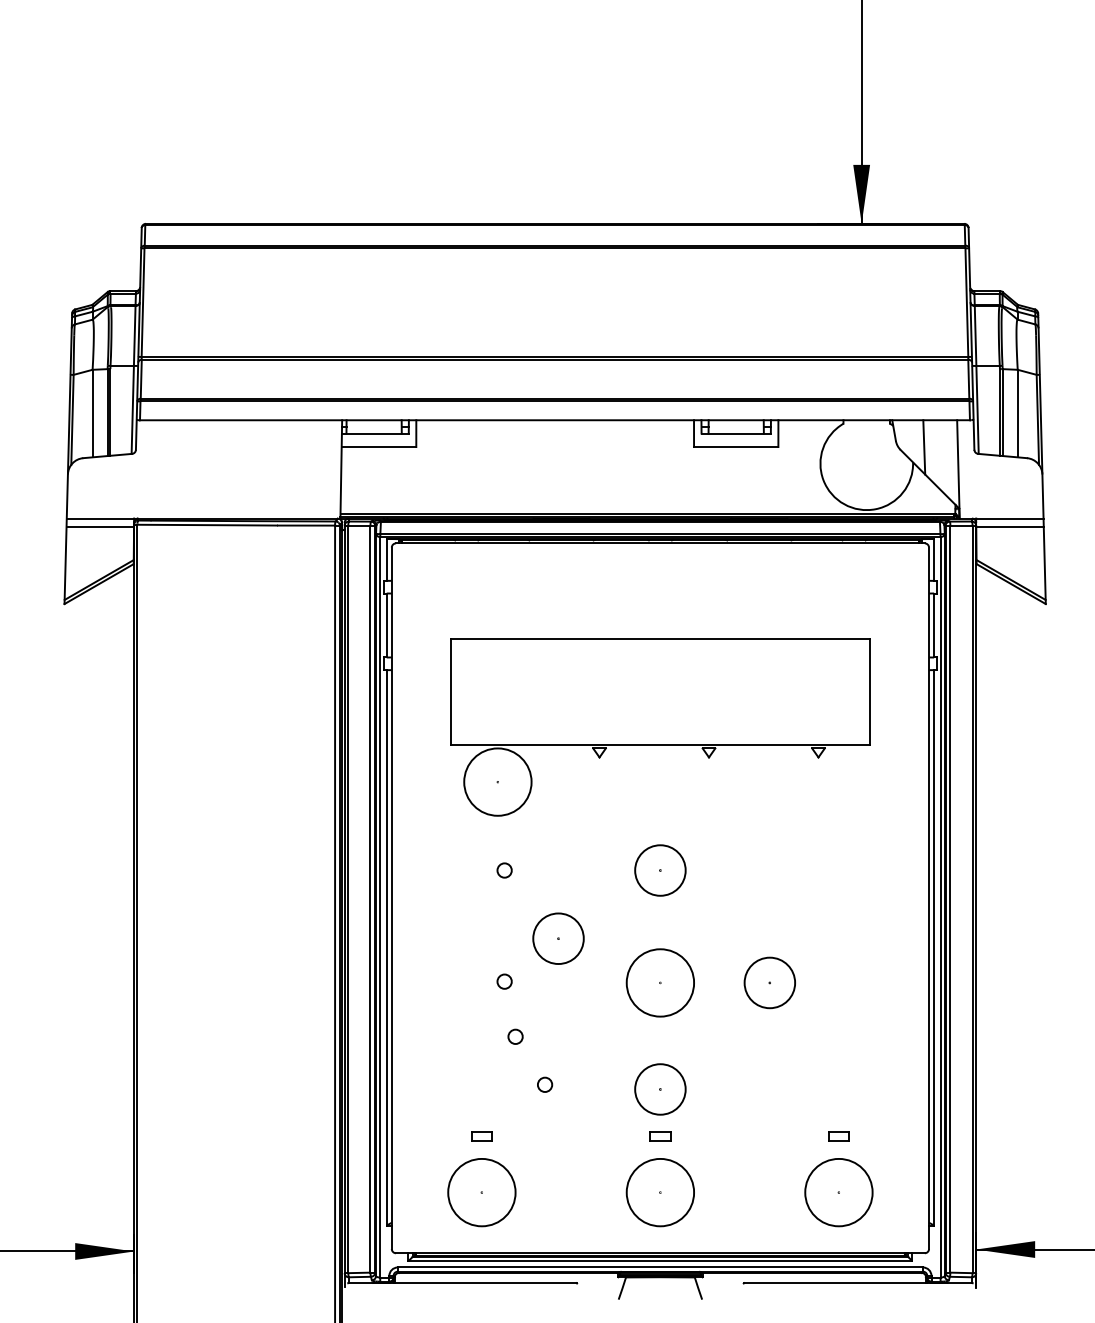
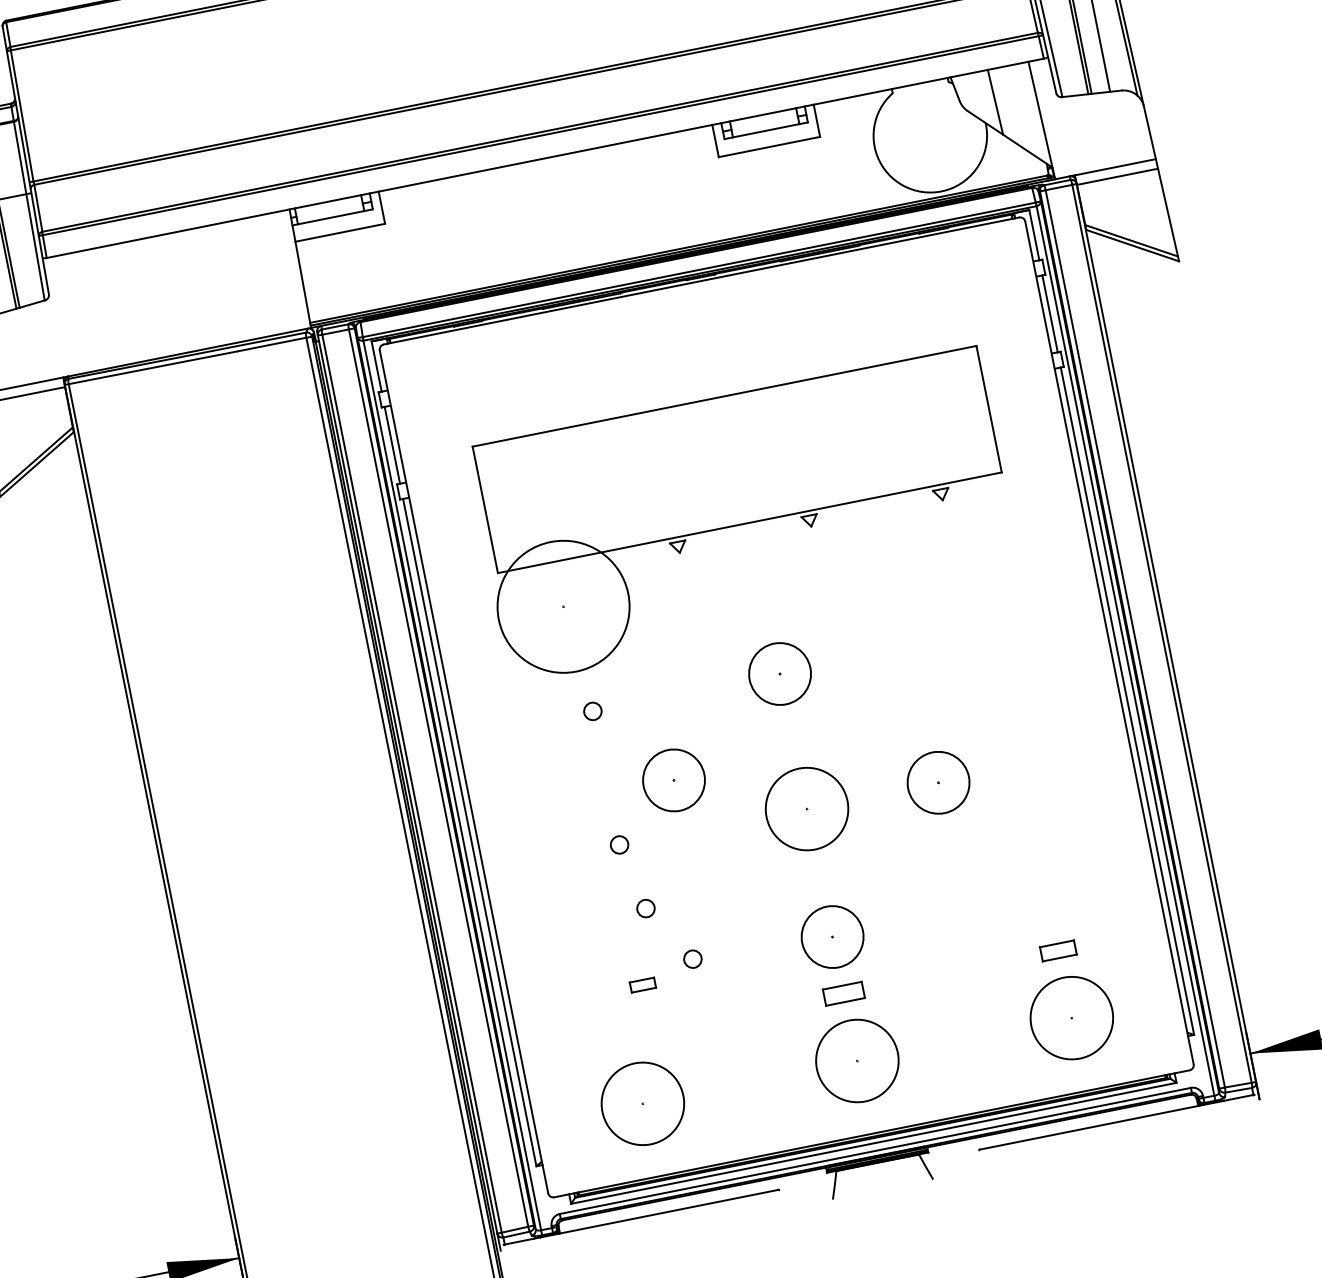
circle: (497, 781) -> (562, 606), size x1.6
part: (481, 1136) -> (642, 985), moved
part: (660, 1136) -> (844, 993), size x1.6
part: (838, 1136) -> (1057, 950), size x1.4

